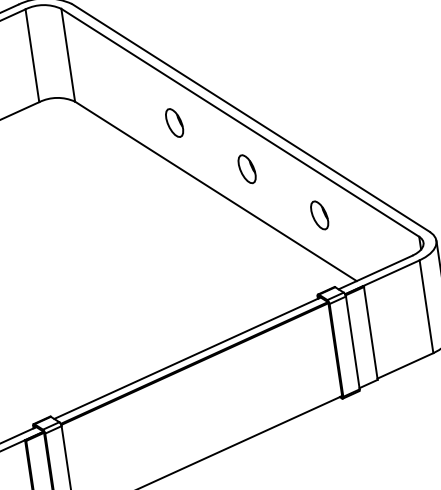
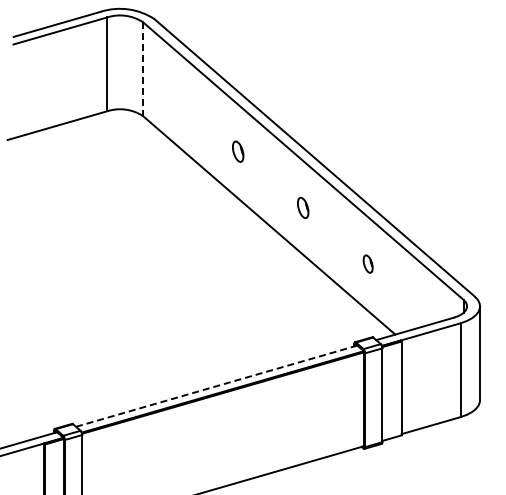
line: (67, 55) -> (142, 69), solid -> dashed
part: (173, 123) -> (237, 151), size x0.7
part: (246, 168) -> (302, 207), size x0.7
part: (318, 214) -> (367, 263), size x0.6
line: (188, 358) -> (217, 386), solid -> dashed

